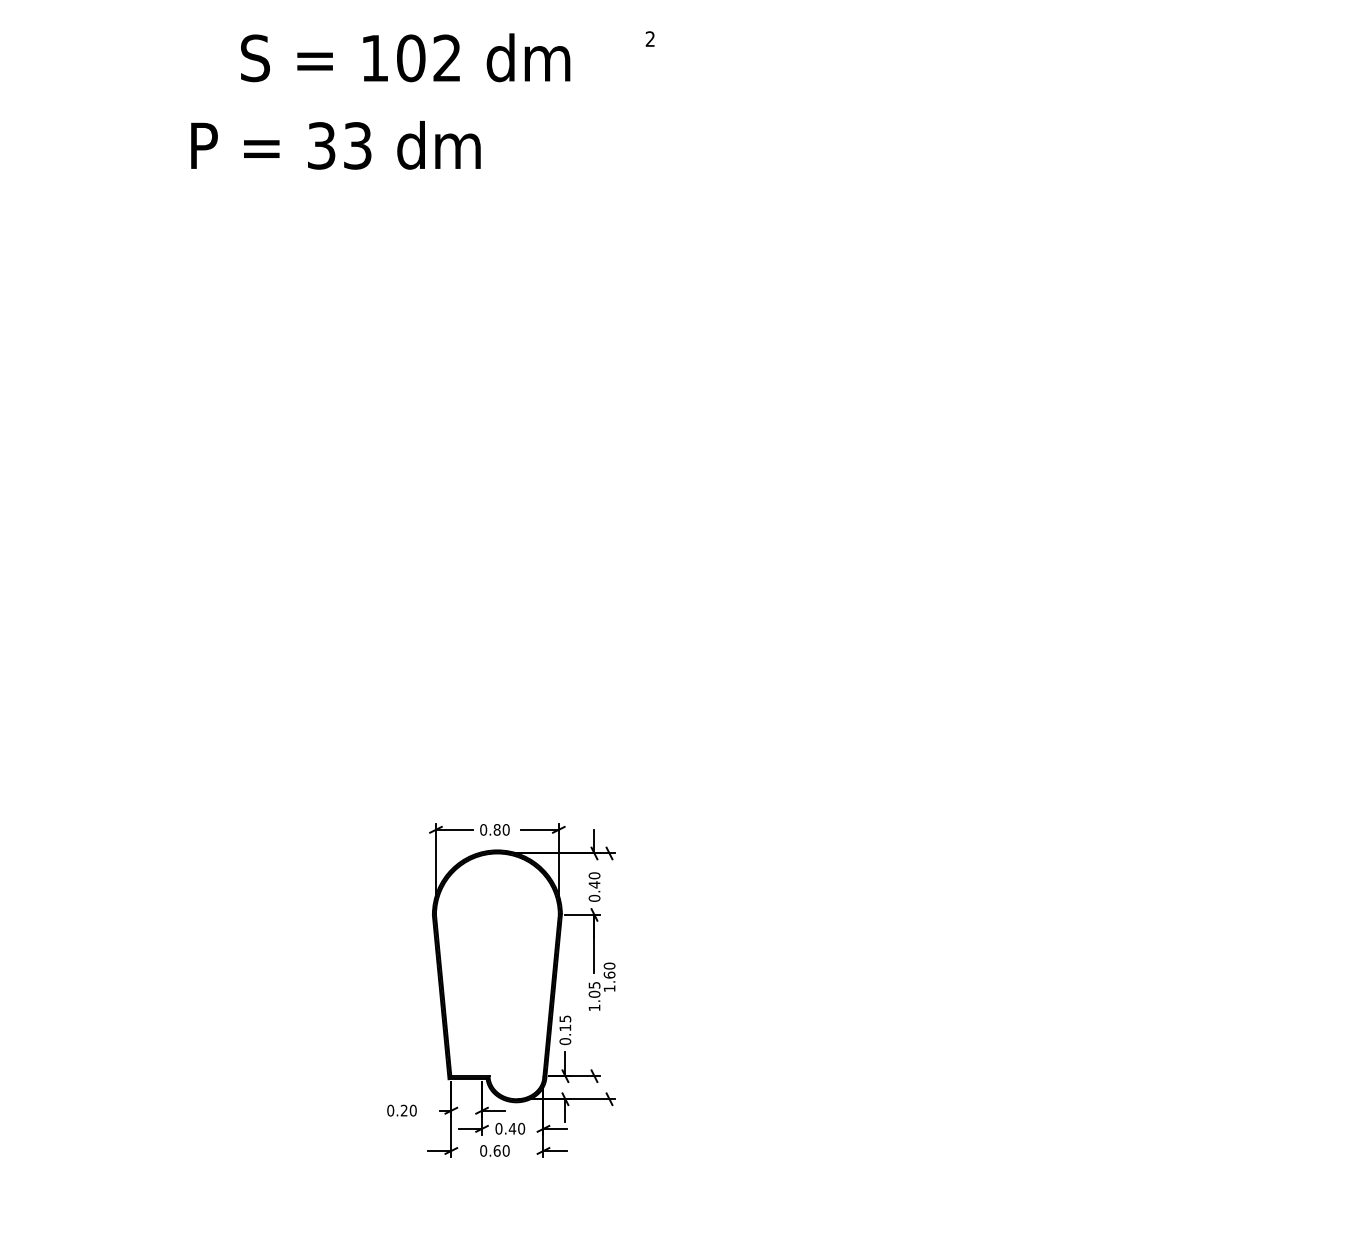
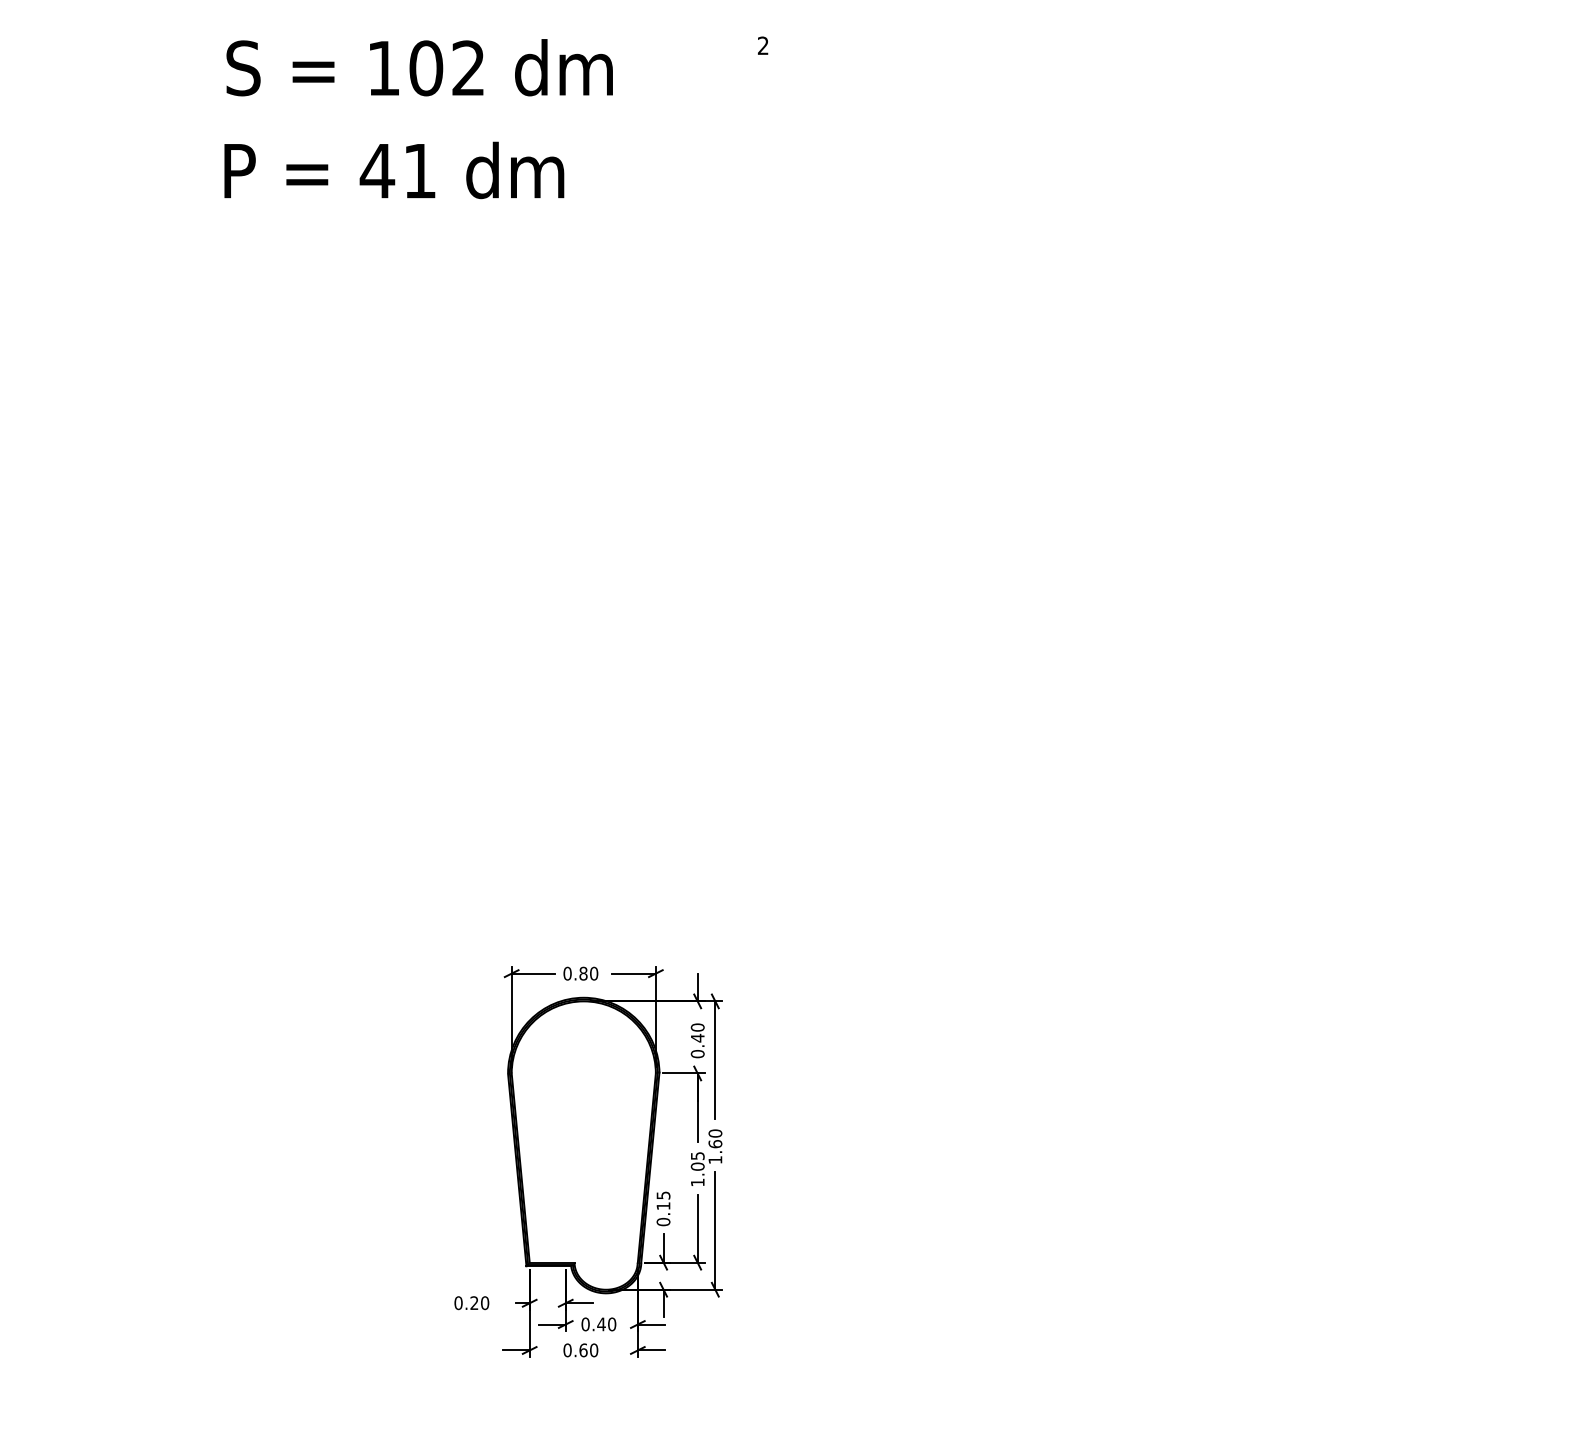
text: (405, 57) -> (419, 67), moved
text: (338, 145) -> (397, 170), 33 -> 41
line: (609, 903) -> (715, 1060), added
line: (594, 1047) -> (697, 1229), added
line: (609, 1049) -> (715, 1231), added

